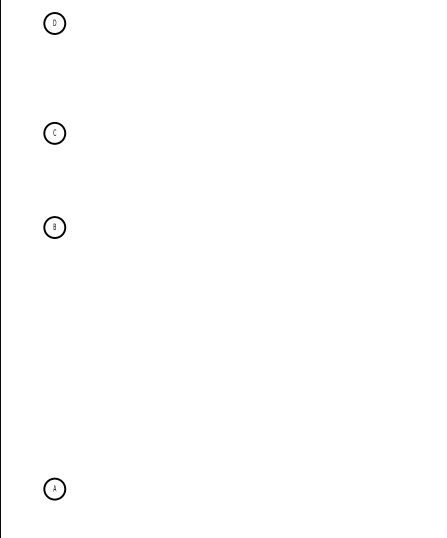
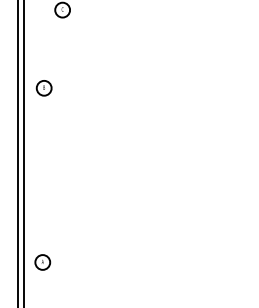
part: (54, 227) -> (44, 88), moved
part: (54, 488) -> (42, 262), moved

